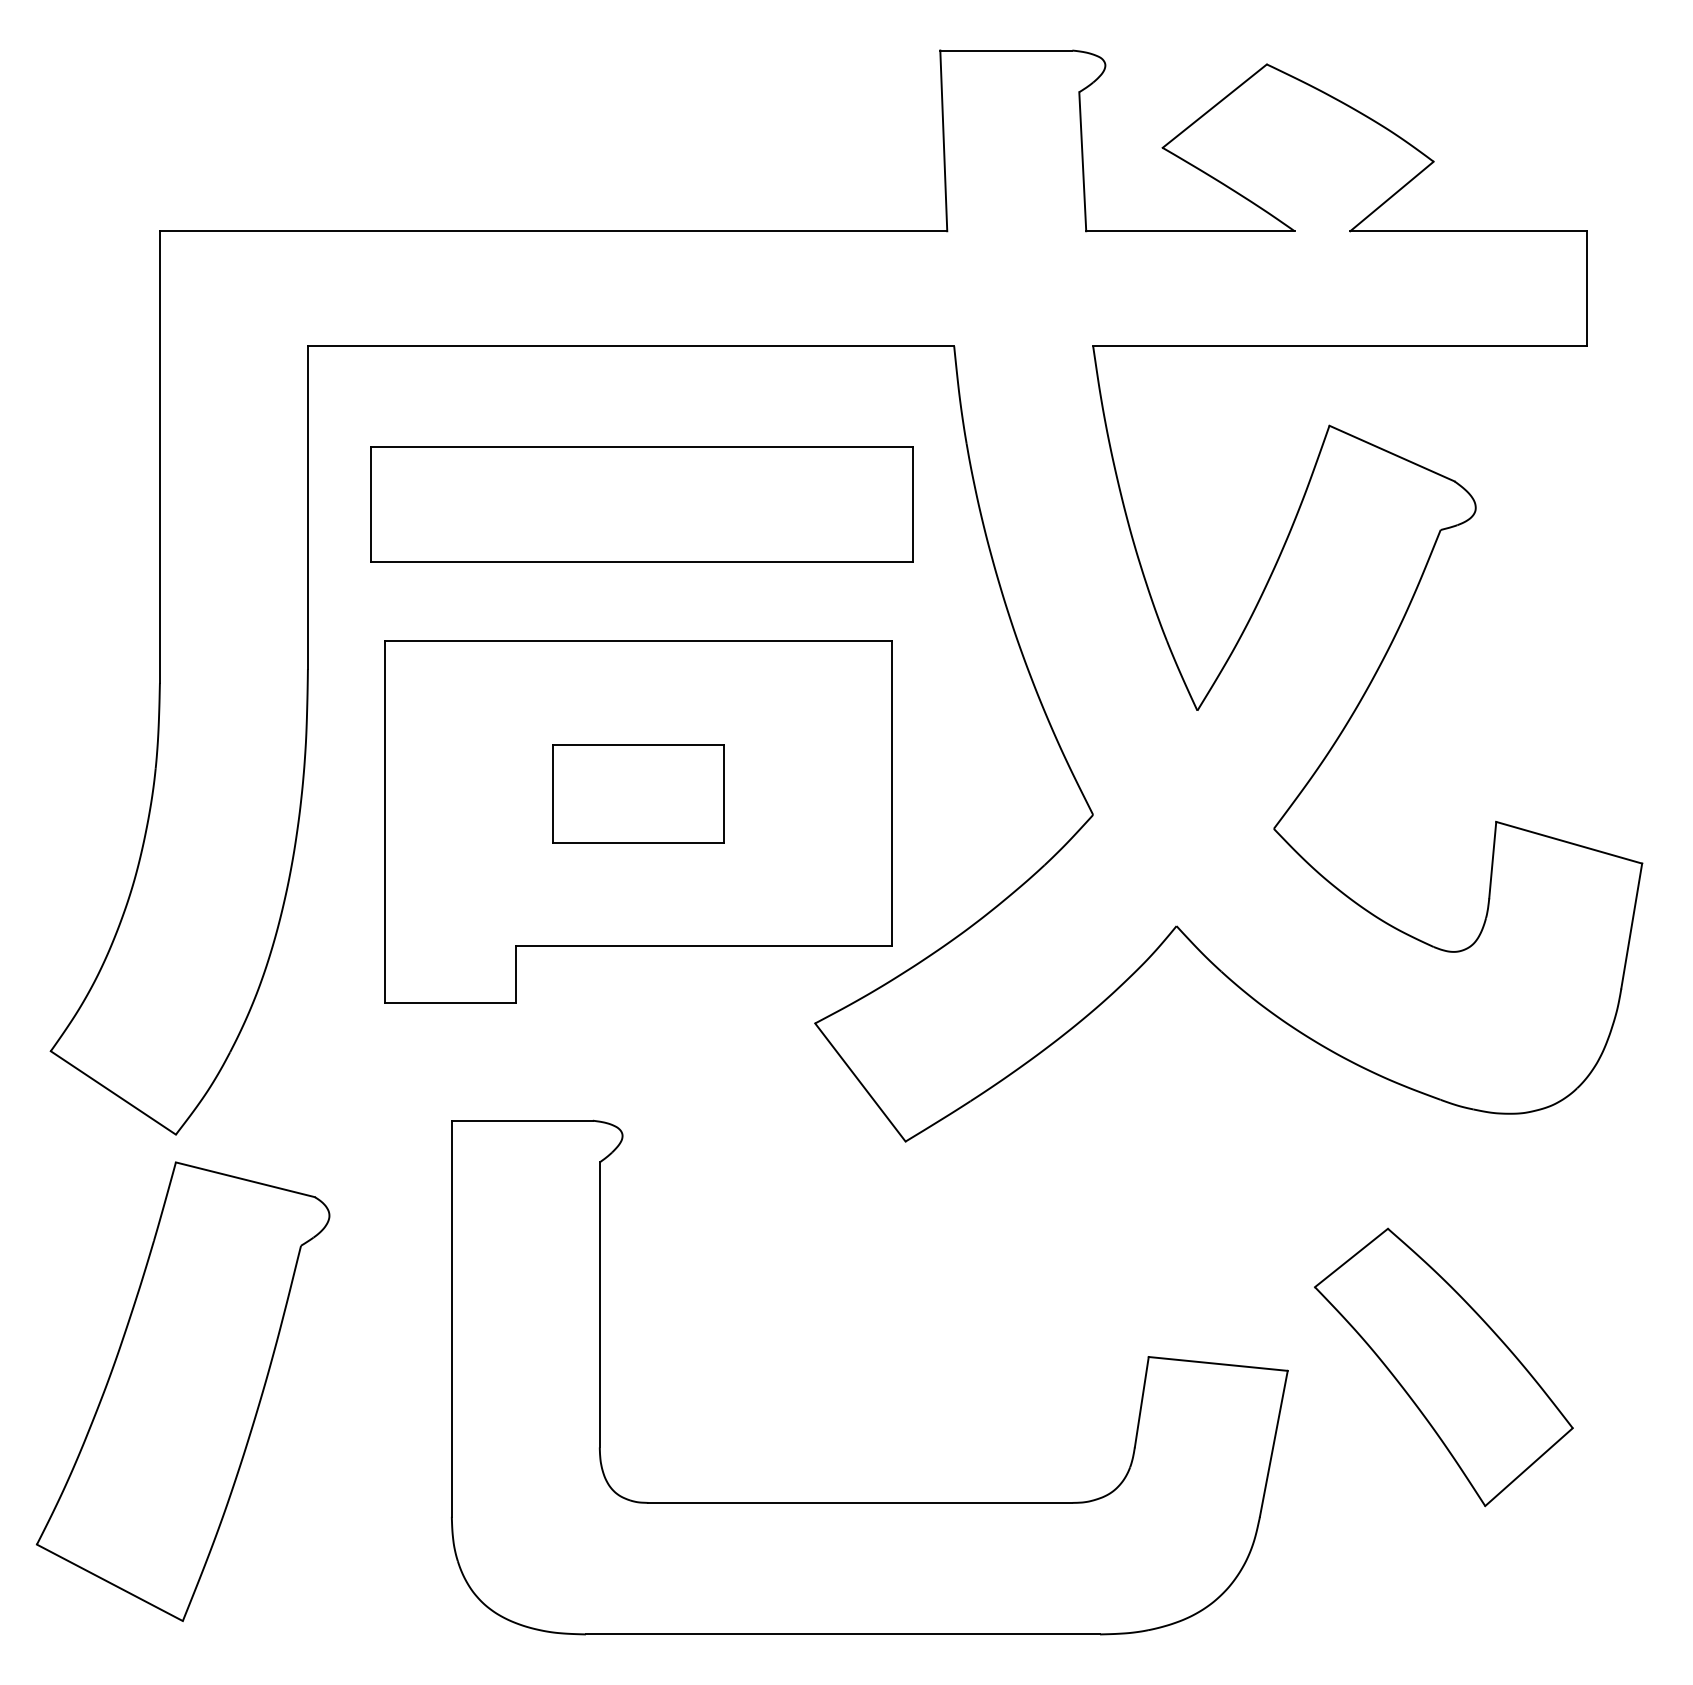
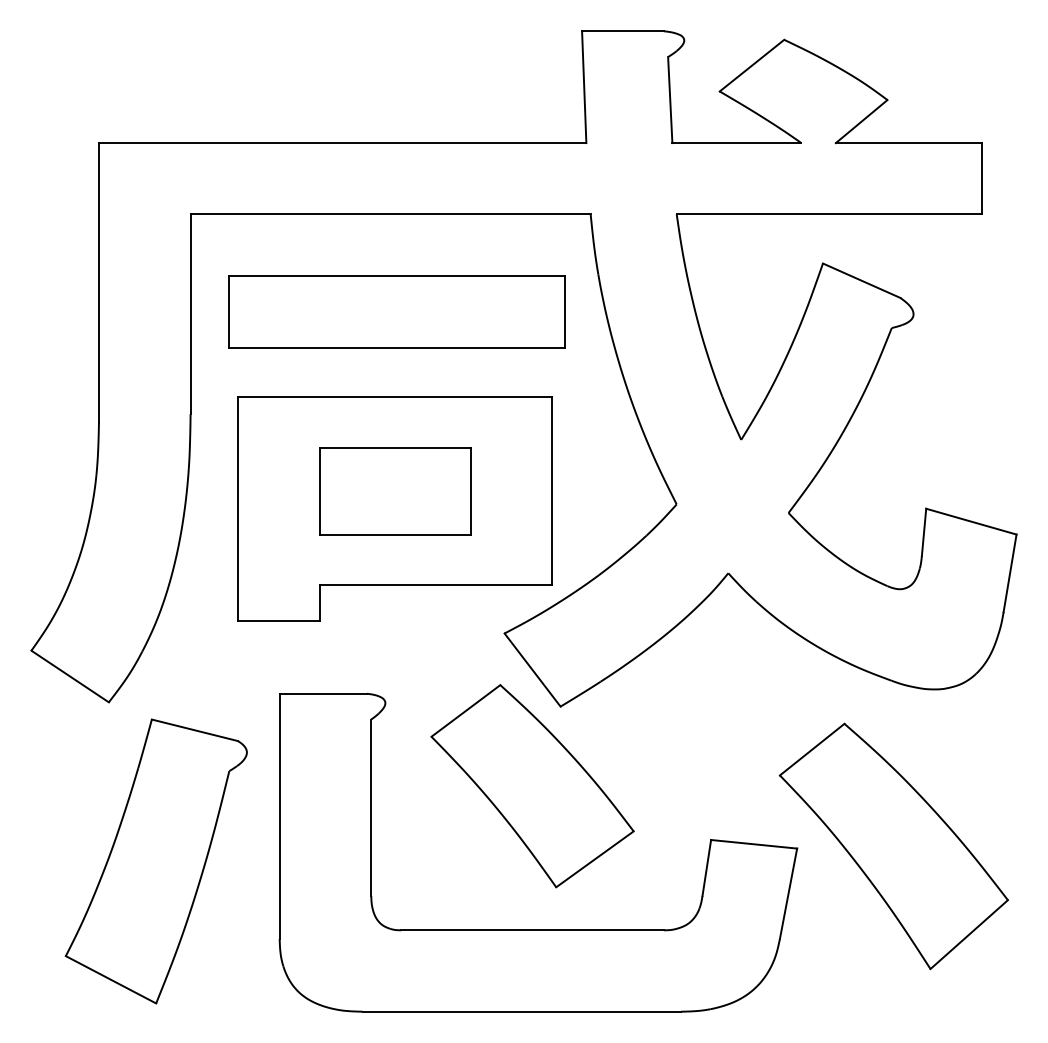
part: (638, 794) -> (395, 491), size x1.43
part: (860, 1270) -> (532, 786), added
part: (1443, 1367) -> (893, 846), size x1.43
part: (181, 1391) -> (155, 861), moved

